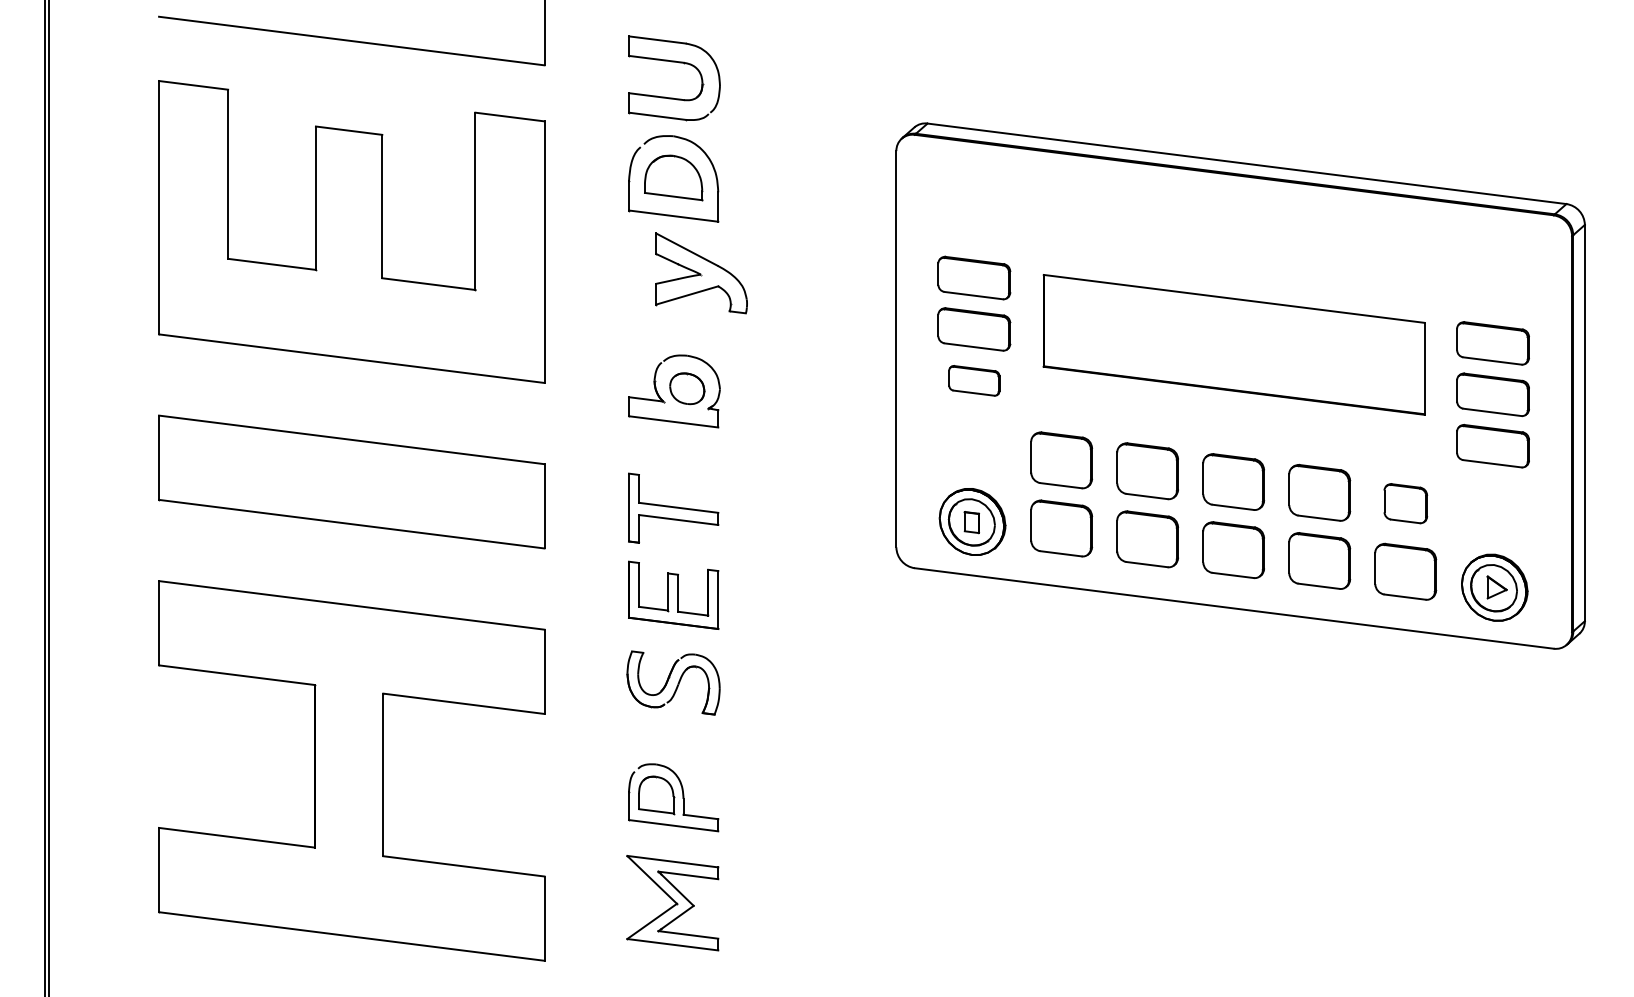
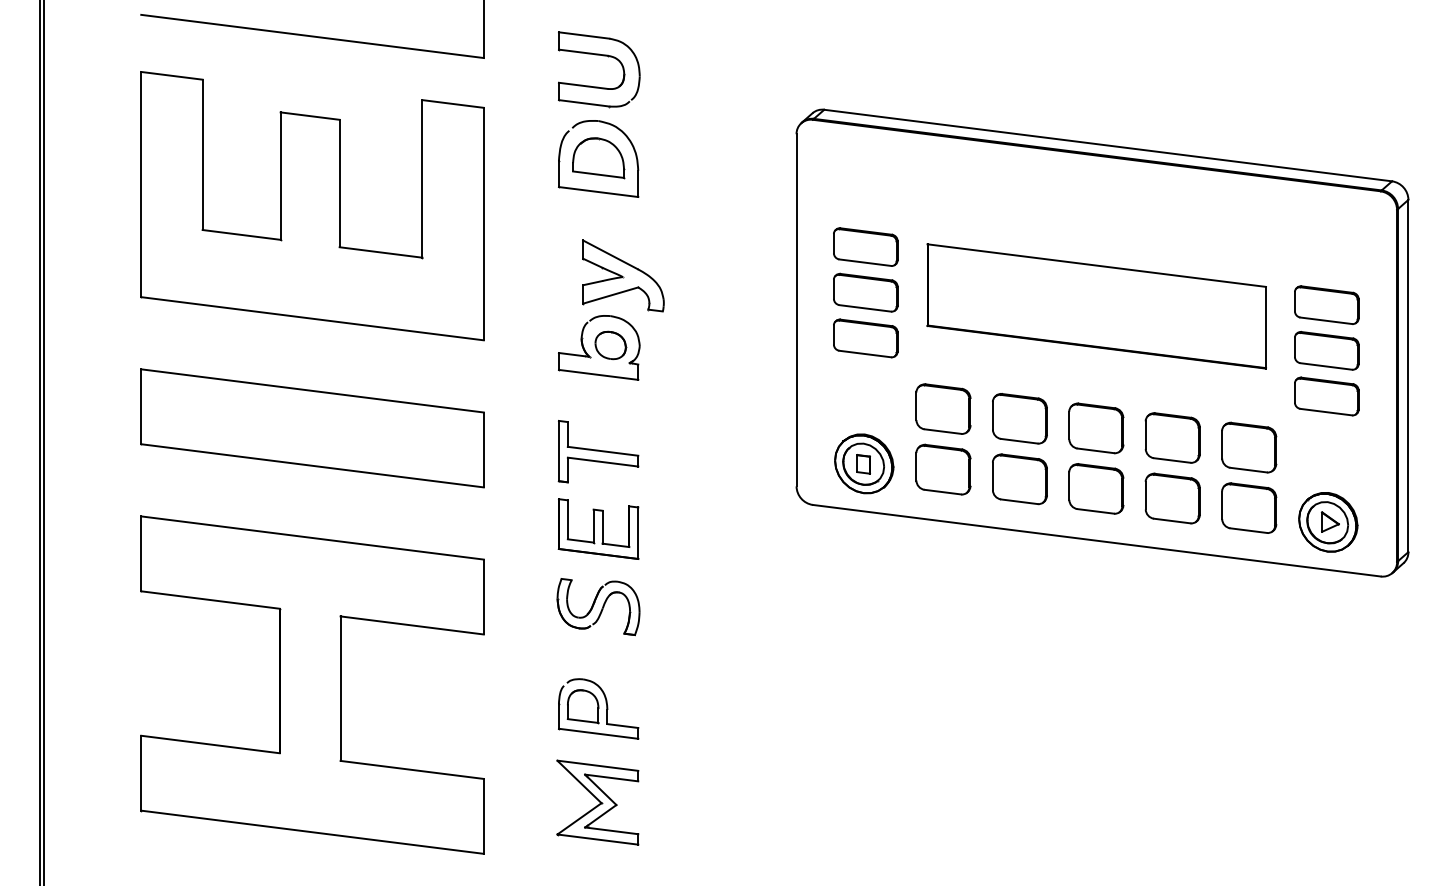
part: (701, 272) -> (623, 275), moved
part: (973, 380) -> (865, 338), size x1.43
part: (1406, 503) -> (1249, 447), size x1.43

